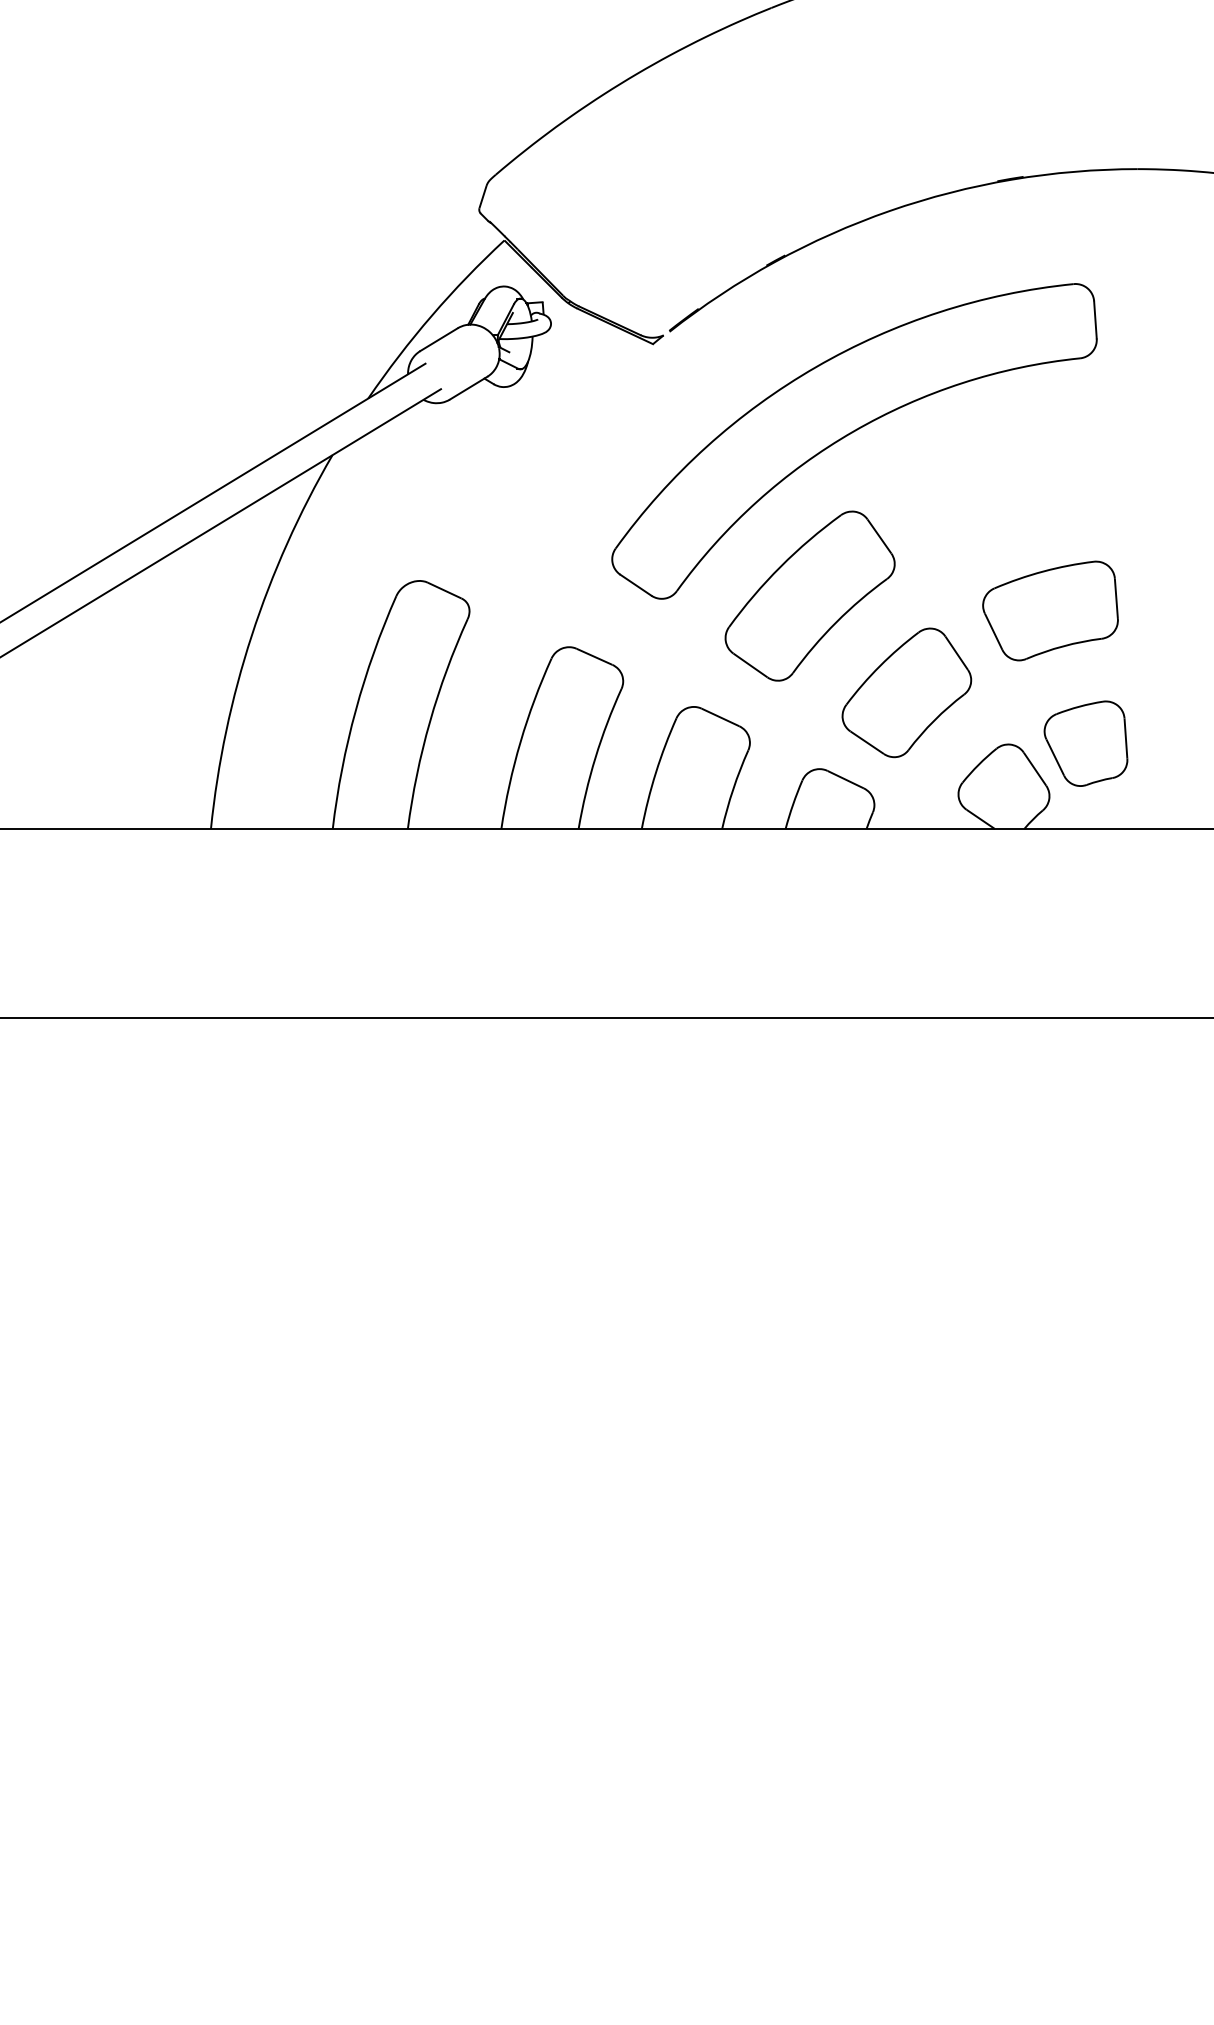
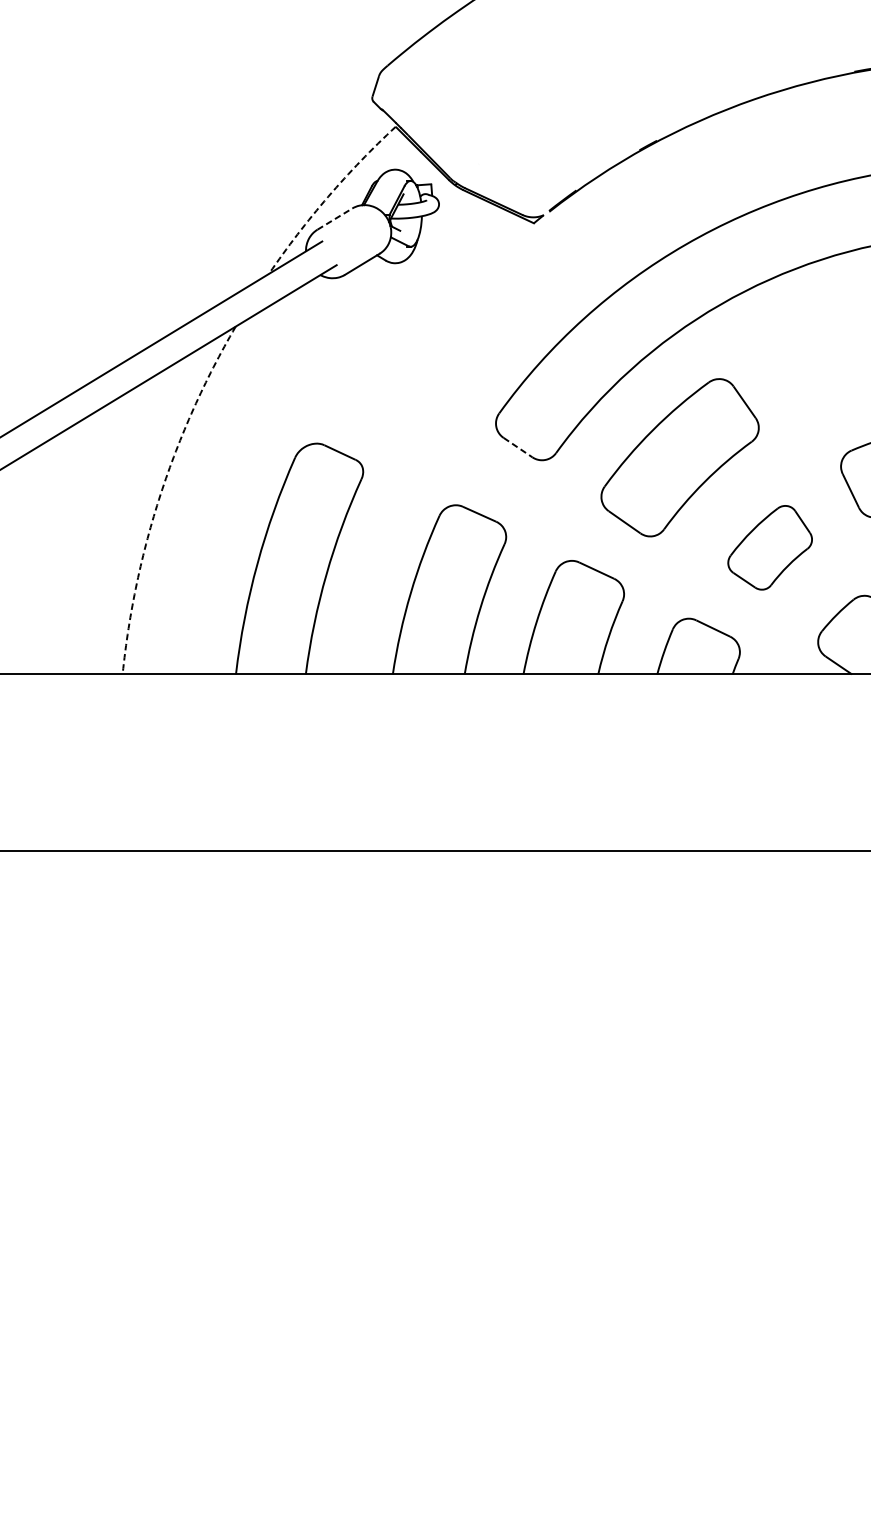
arc: (431, 315) -> (327, 196), solid -> dashed
line: (439, 339) -> (335, 218), solid -> dashed
line: (635, 585) -> (517, 447), solid -> dashed
arc: (251, 635) -> (160, 494), solid -> dashed
part: (906, 692) -> (769, 547), size x0.7

